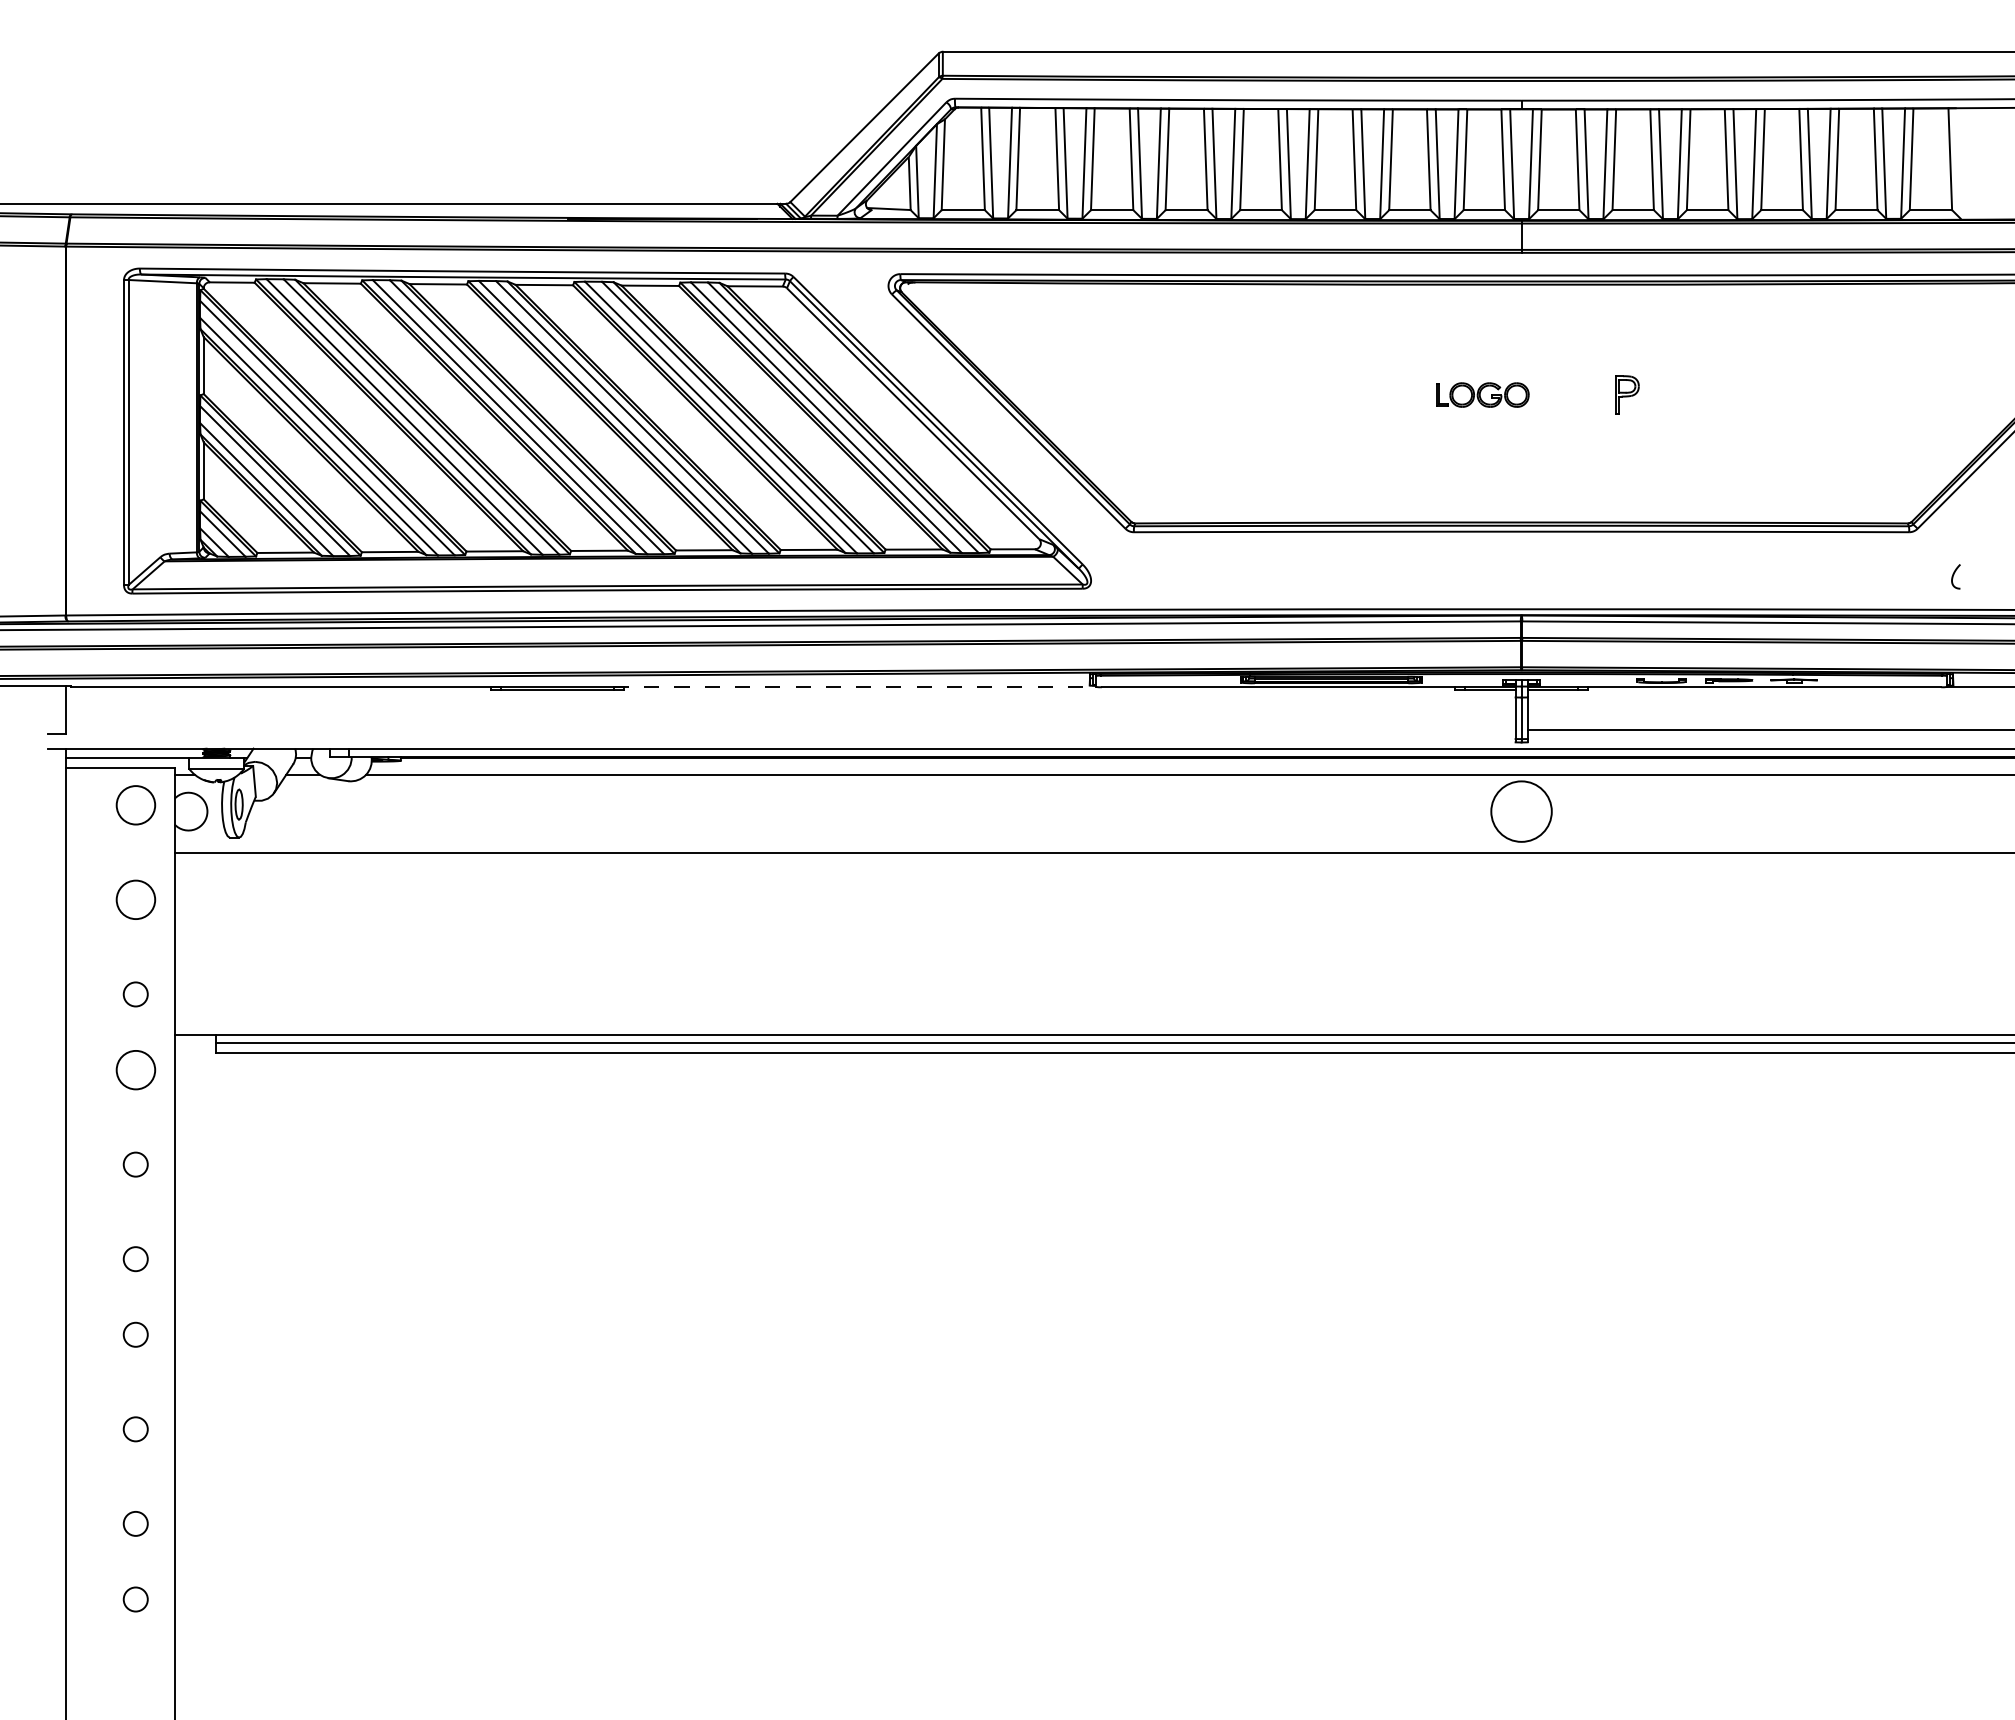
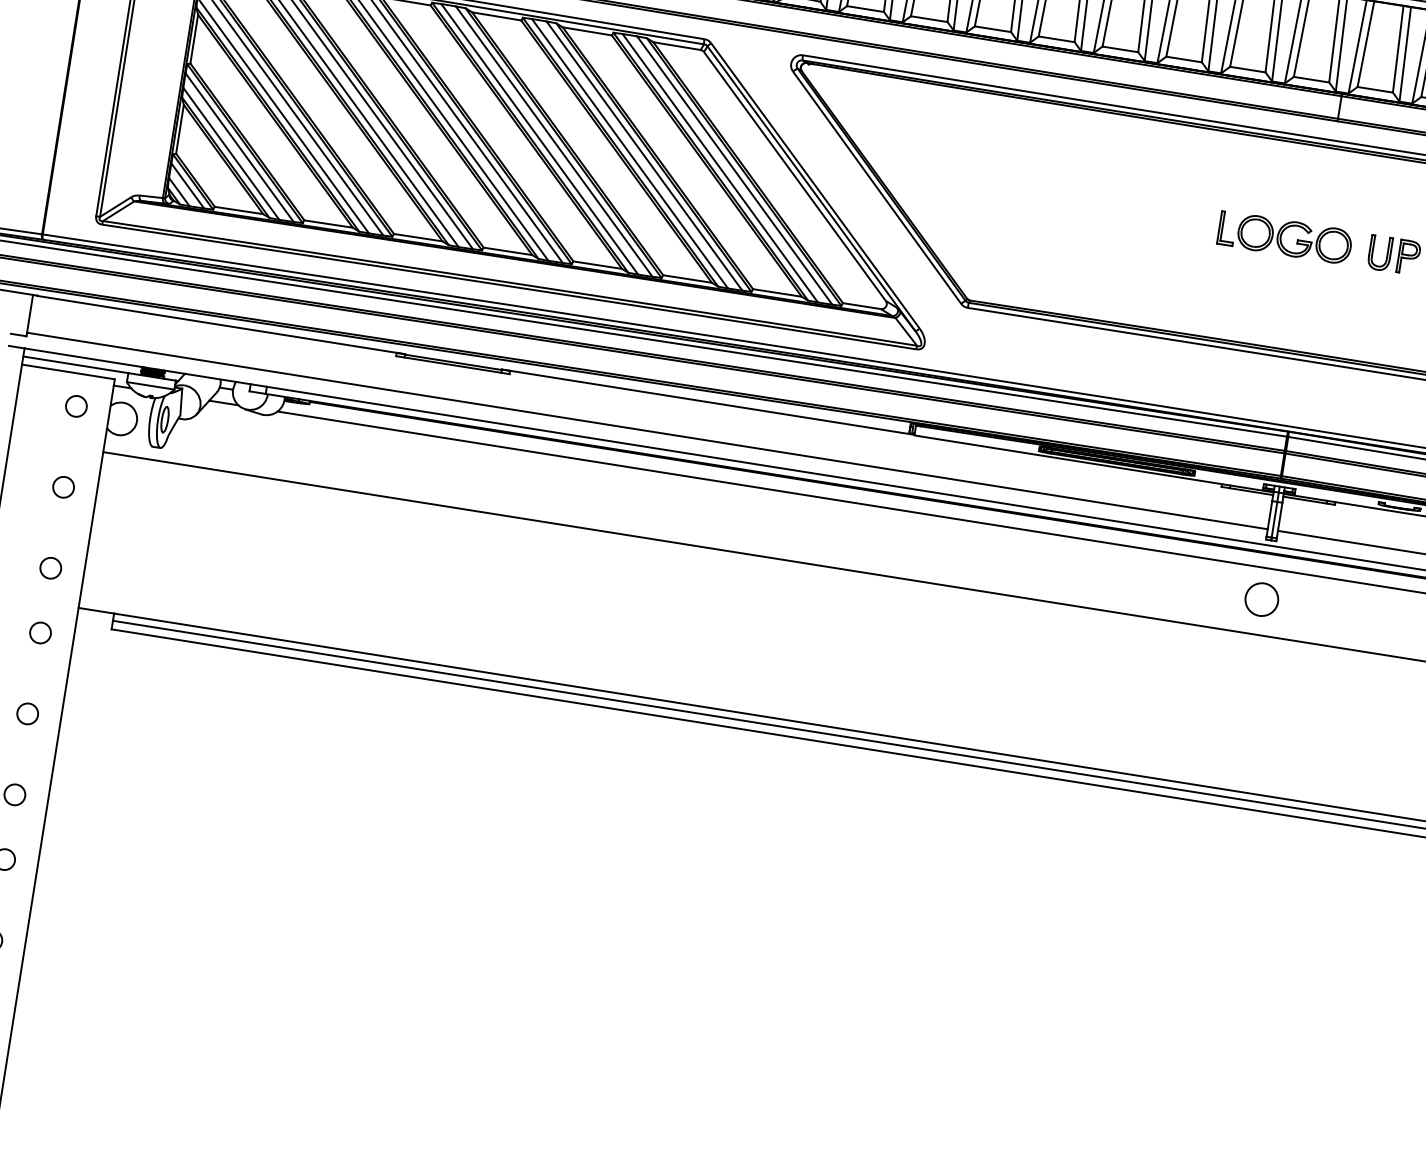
part: (1482, 394) -> (1284, 237), size x1.67
part: (1585, 395) -> (1373, 252), added
line: (855, 686) -> (708, 402), dashed -> solid
line: (790, 730) -> (647, 431), added
circle: (135, 805) -> (76, 406), size x0.62
circle: (1521, 811) -> (1261, 599), size x0.62
circle: (135, 899) -> (63, 486), size x0.62
circle: (135, 1069) -> (40, 632), size x0.62

